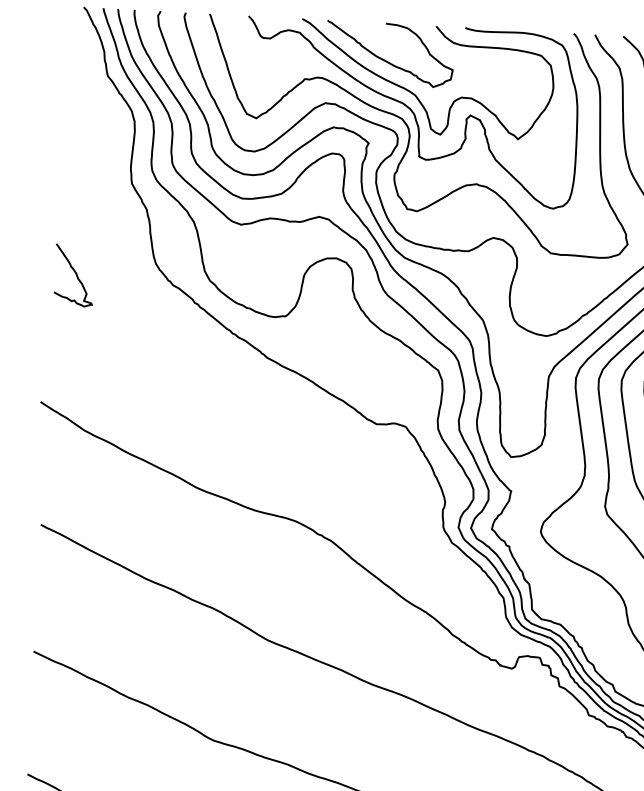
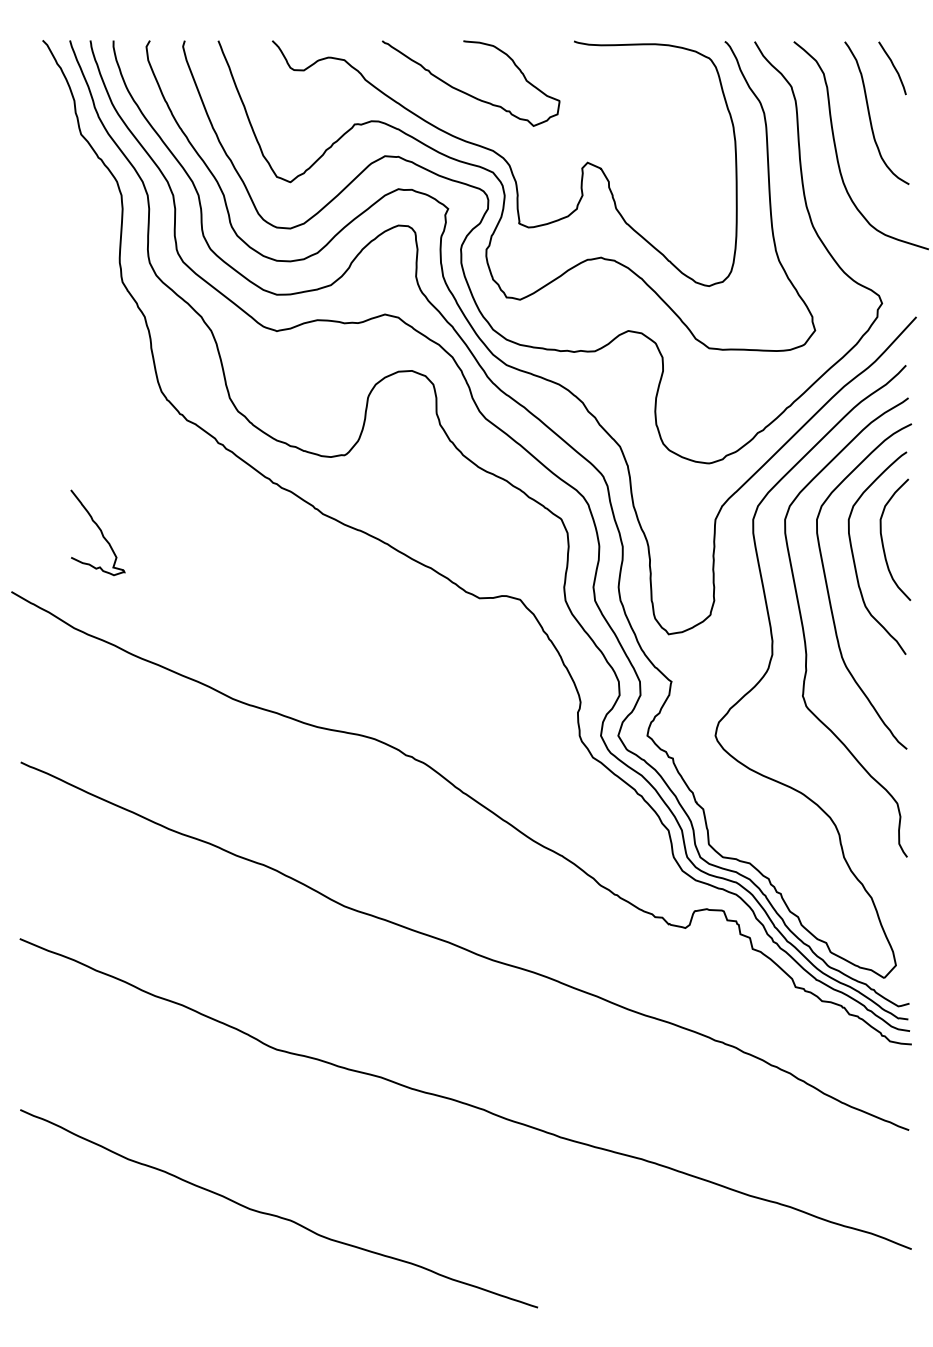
curve: (415, 94) -> (509, 137), removed
curve: (75, 273) -> (99, 530), moved

